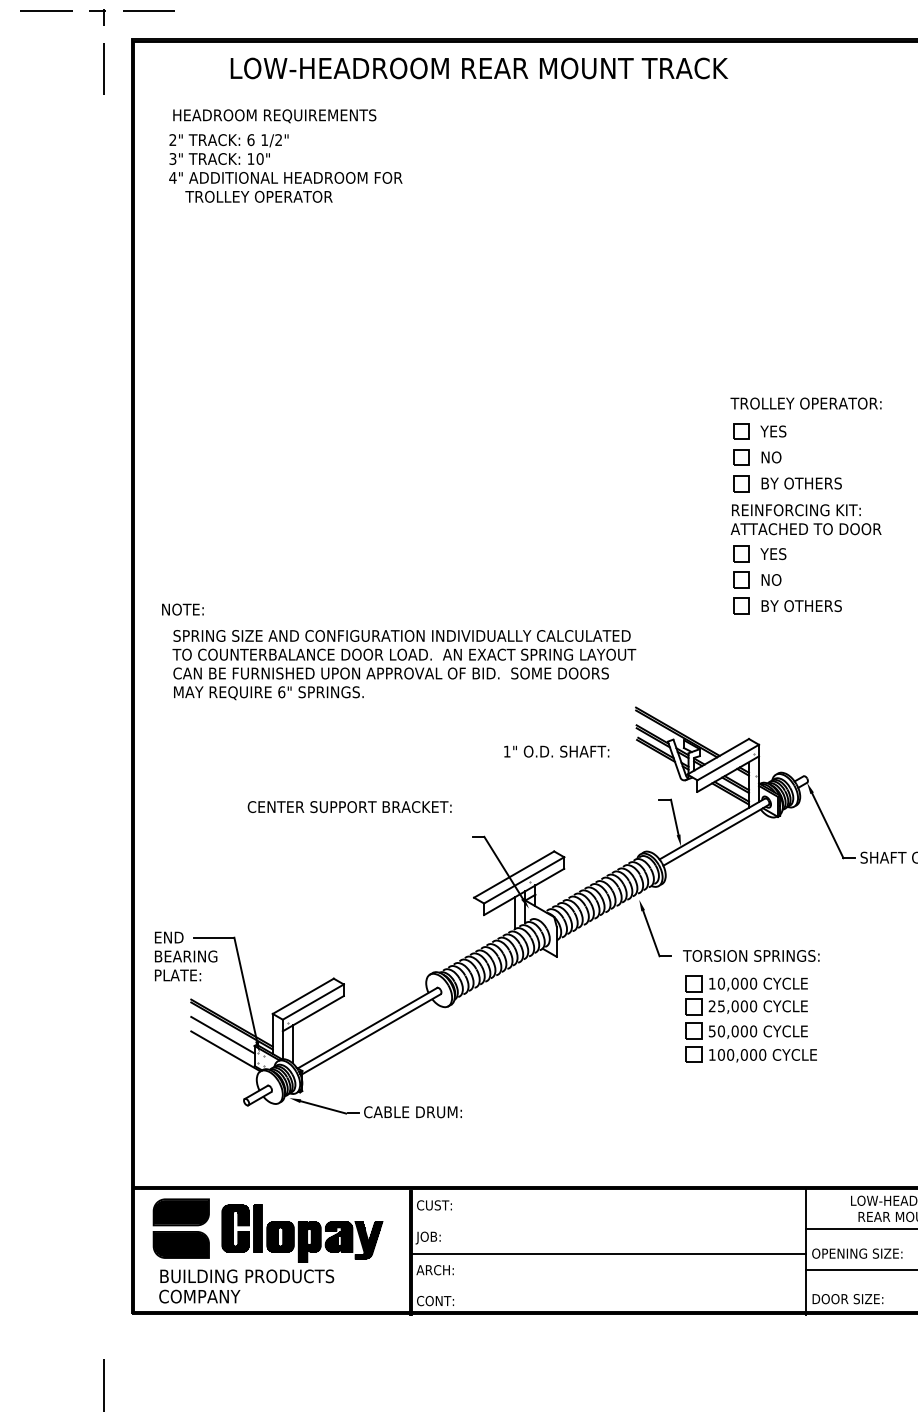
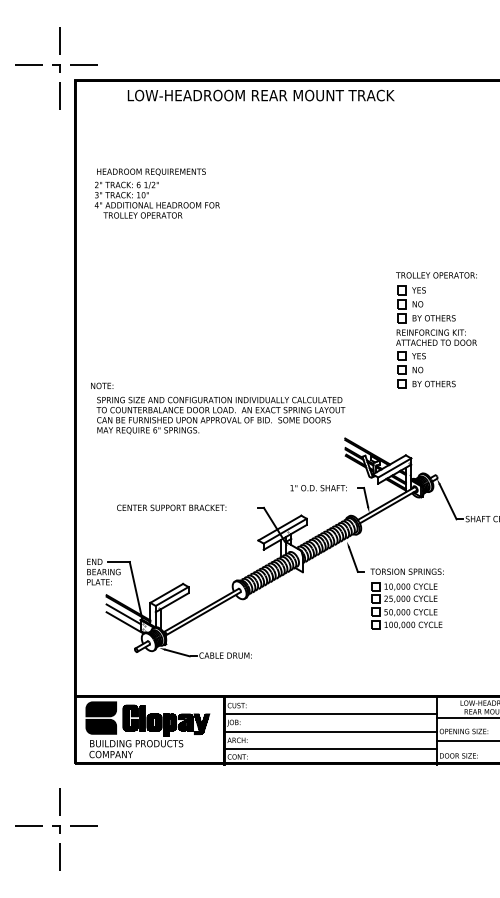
text: (284, 155) -> (156, 193), moved
text: (556, 752) -> (318, 488), moved
text: (349, 806) -> (171, 507), moved
line: (608, 1220) -> (330, 713), added
line: (608, 1287) -> (330, 749), added

